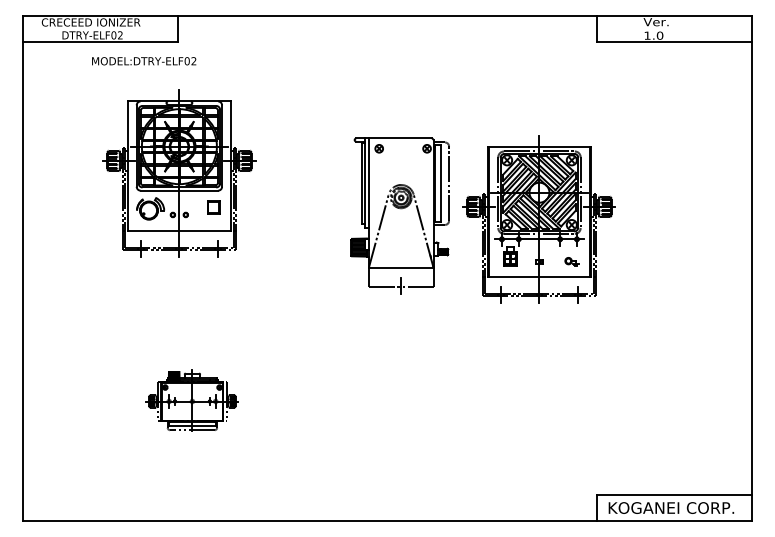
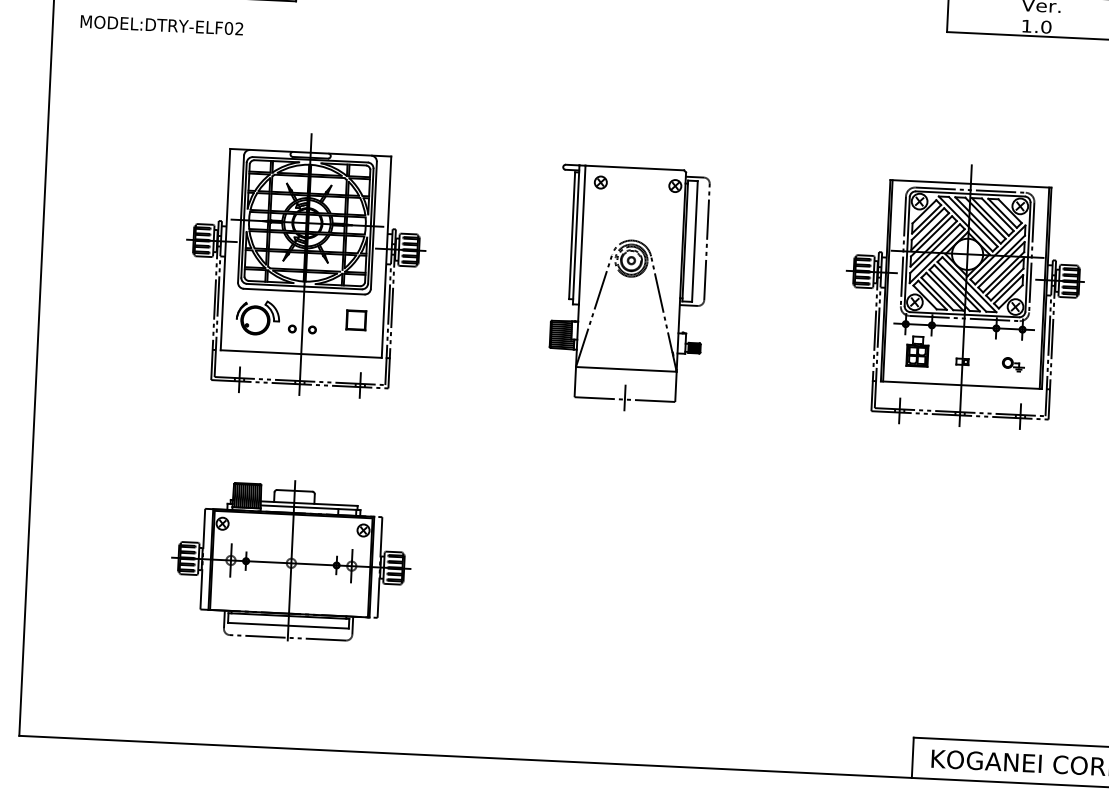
text: (144, 61) -> (162, 25), moved
part: (179, 173) -> (305, 264), moved
part: (538, 219) -> (964, 295), moved
part: (192, 400) -> (291, 560), size x1.67

